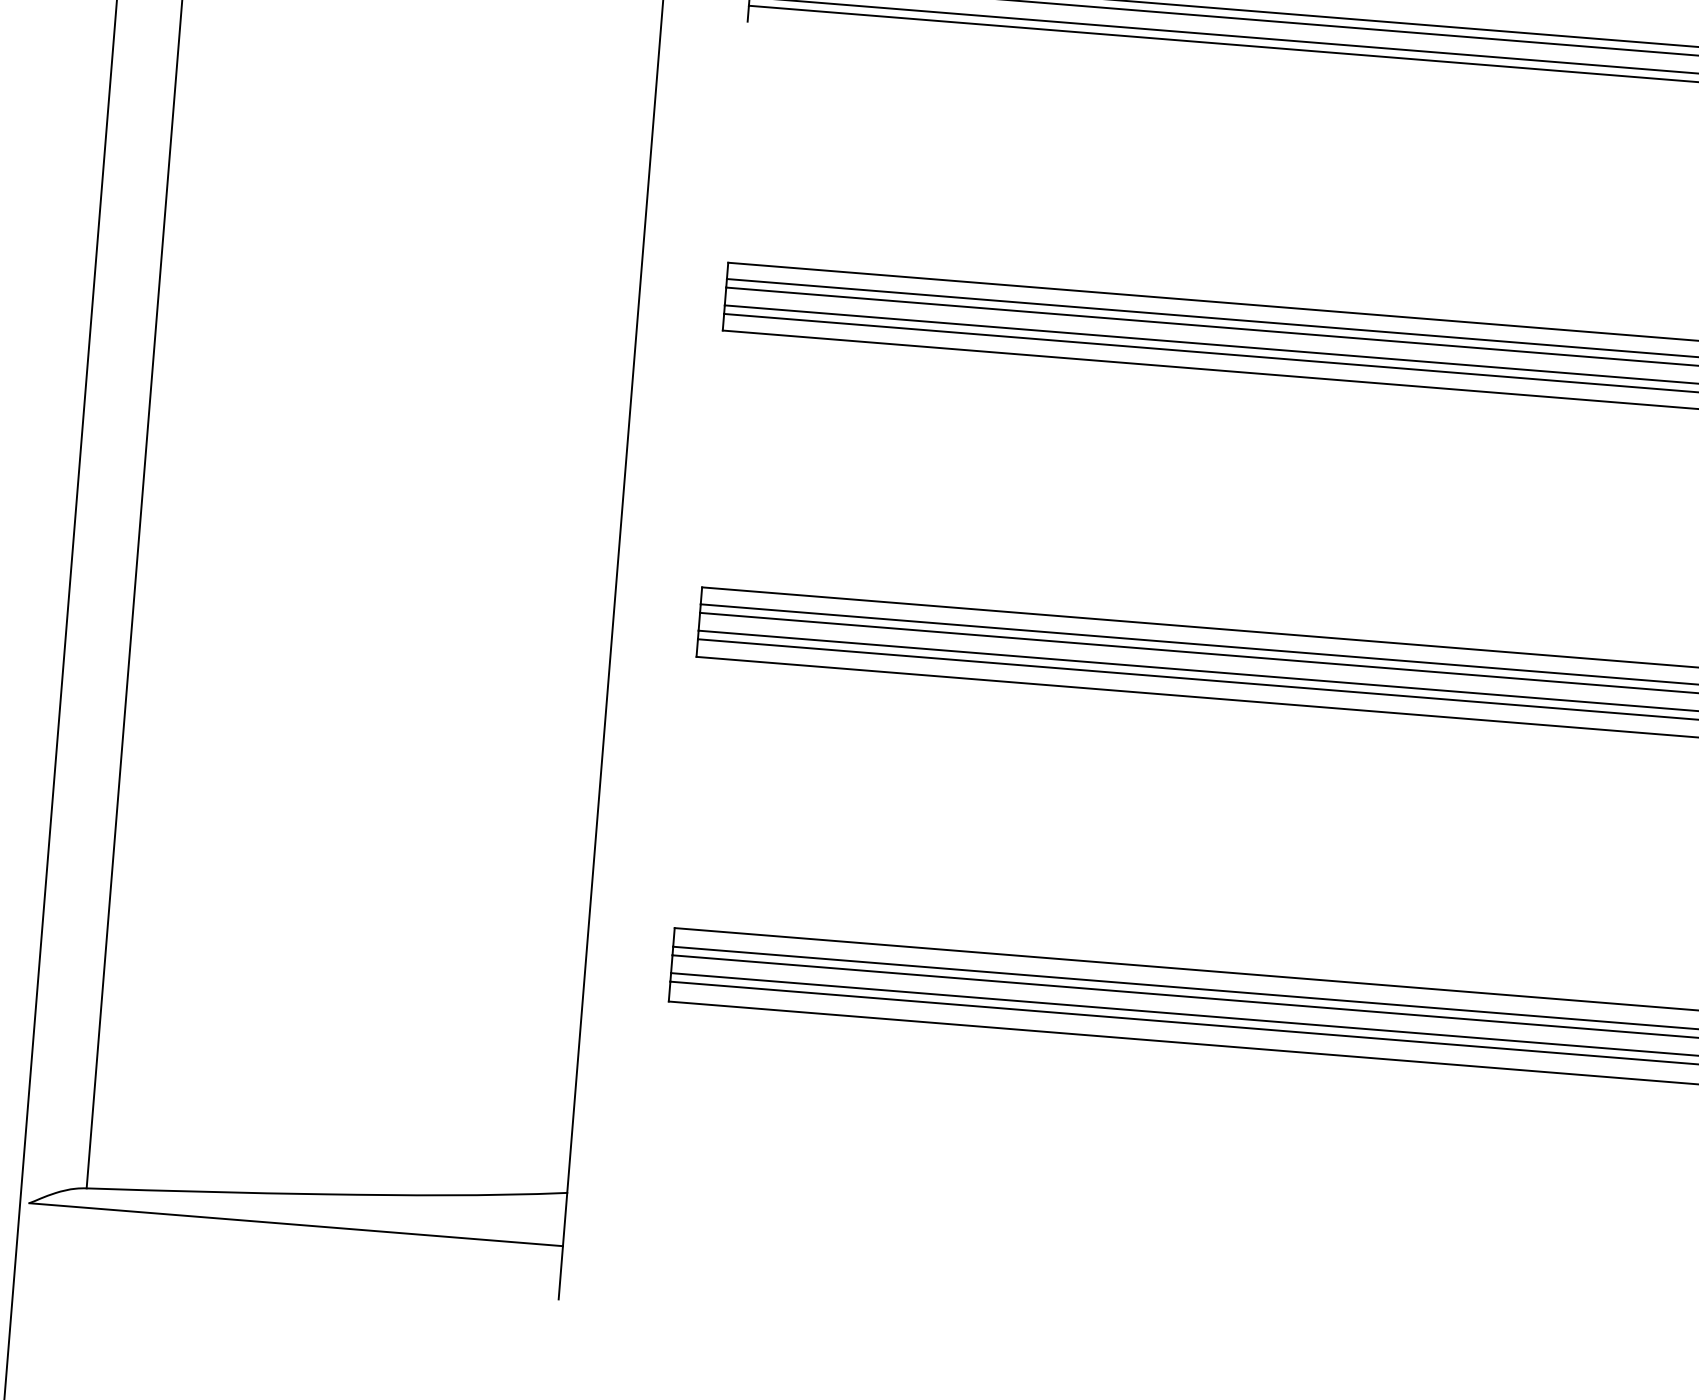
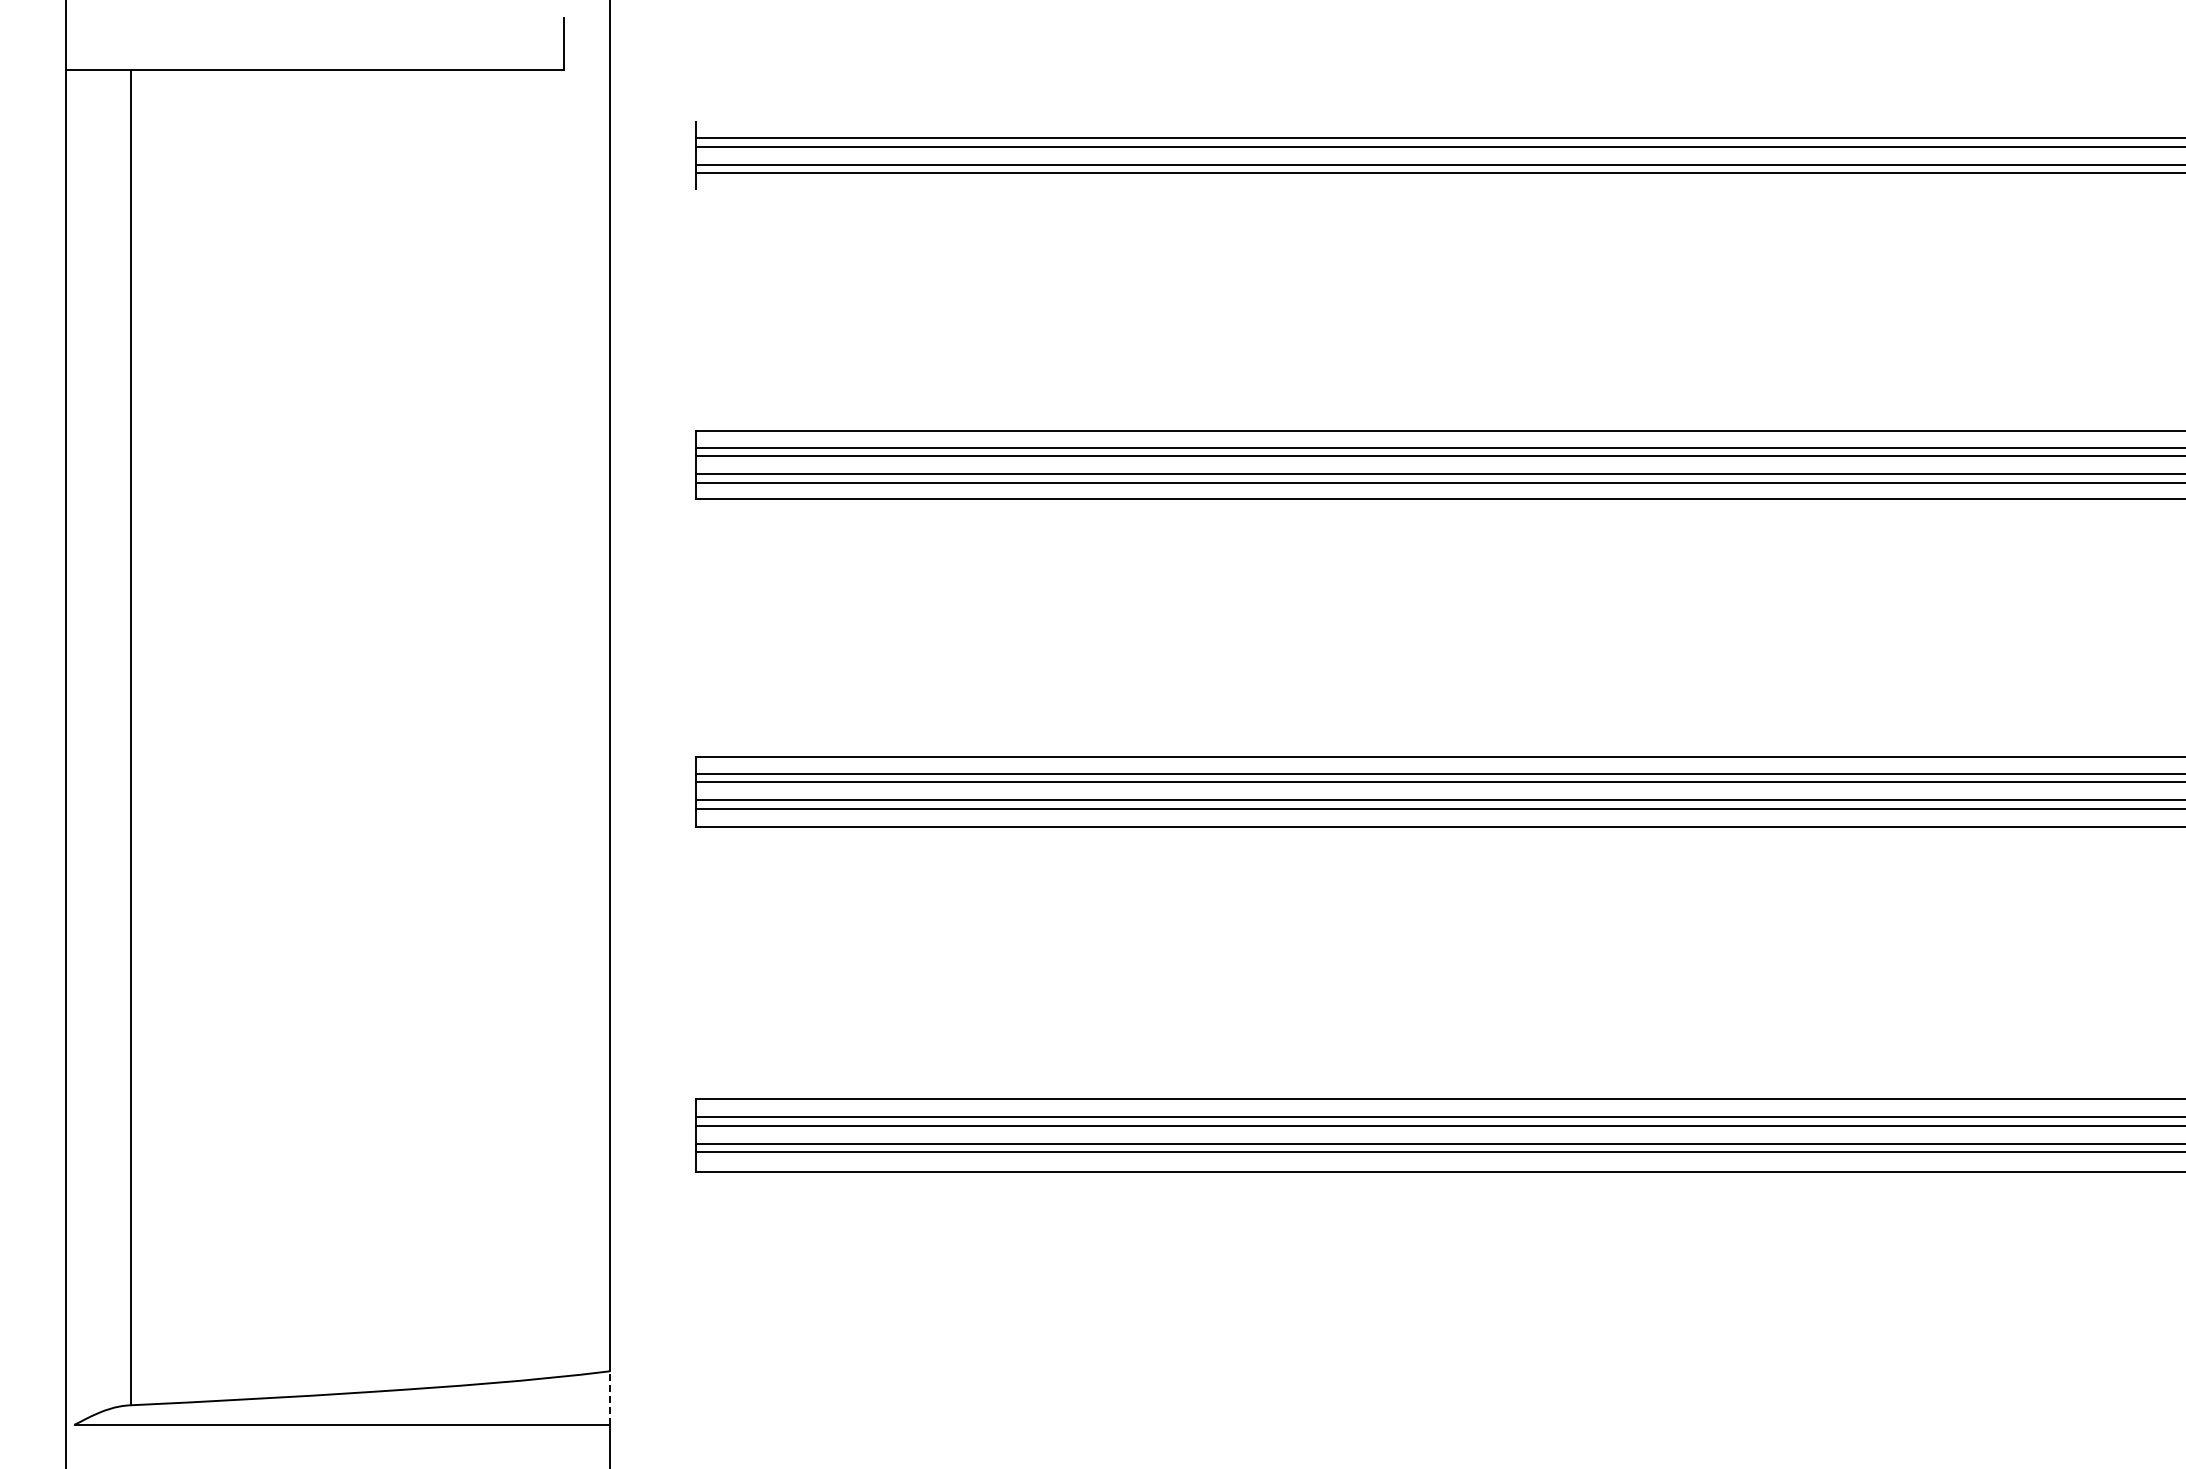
line: (565, 1219) -> (610, 1397), solid -> dashed

